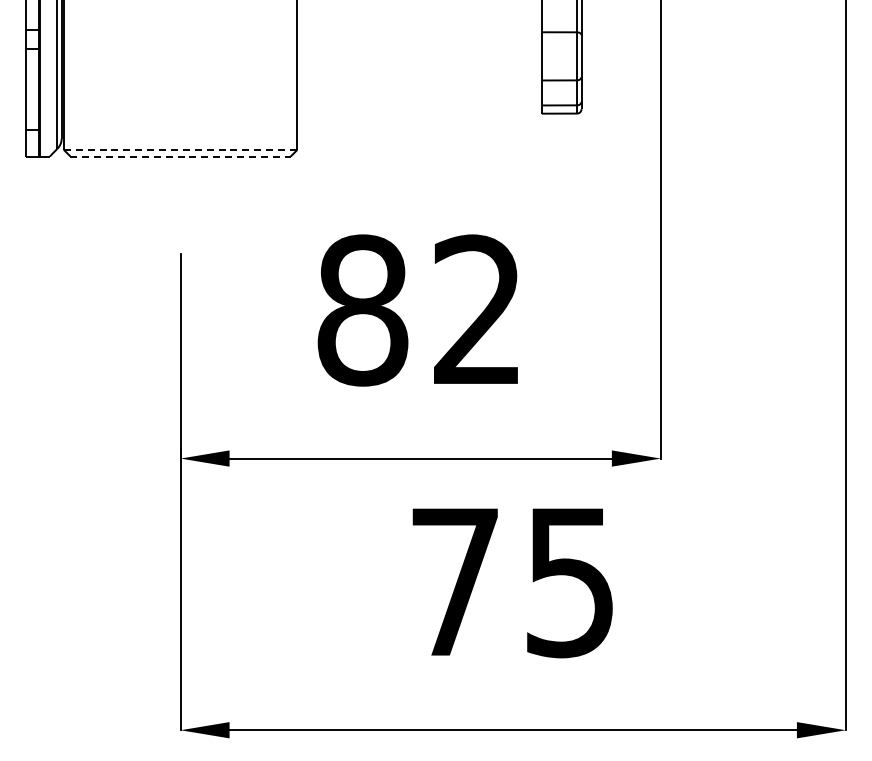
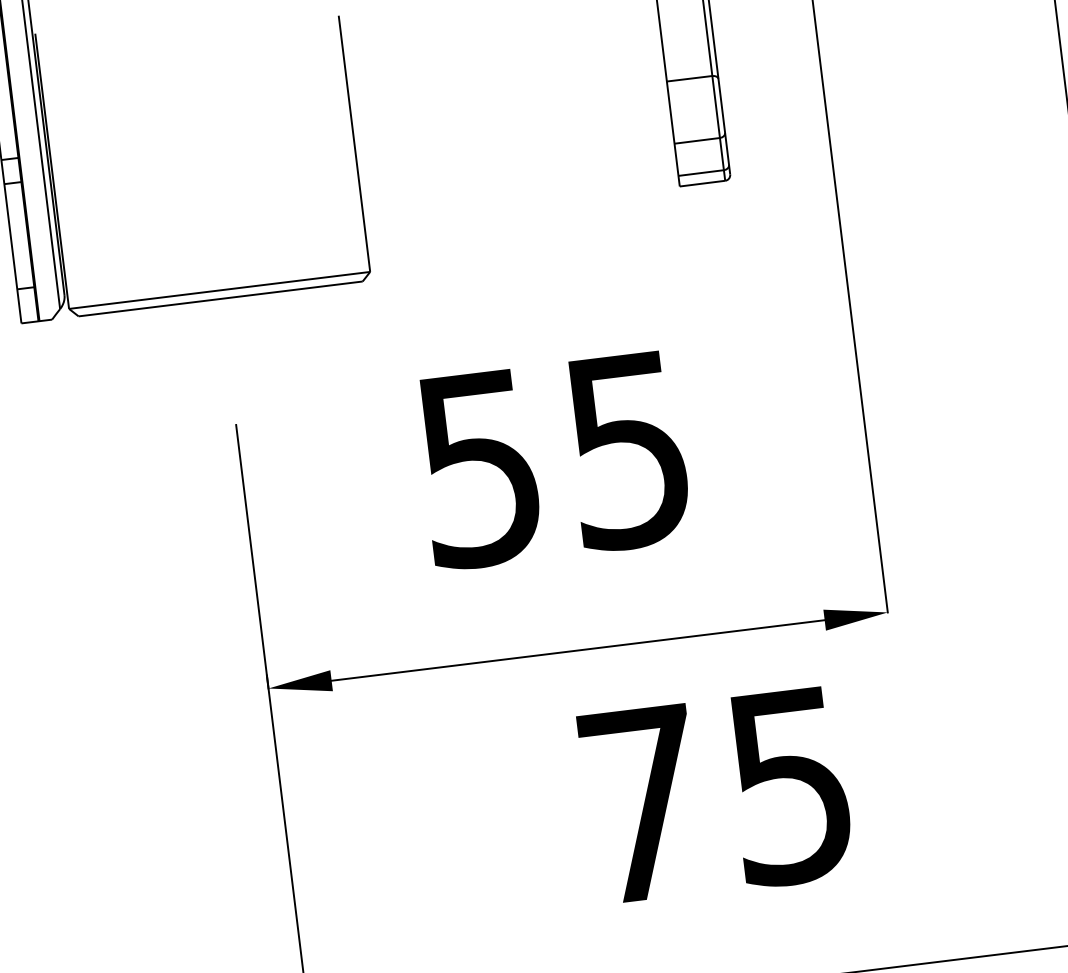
line: (180, 149) -> (219, 289), dashed -> solid
line: (181, 156) -> (221, 298), dashed -> solid
text: (418, 310) -> (551, 459), 82 -> 55

